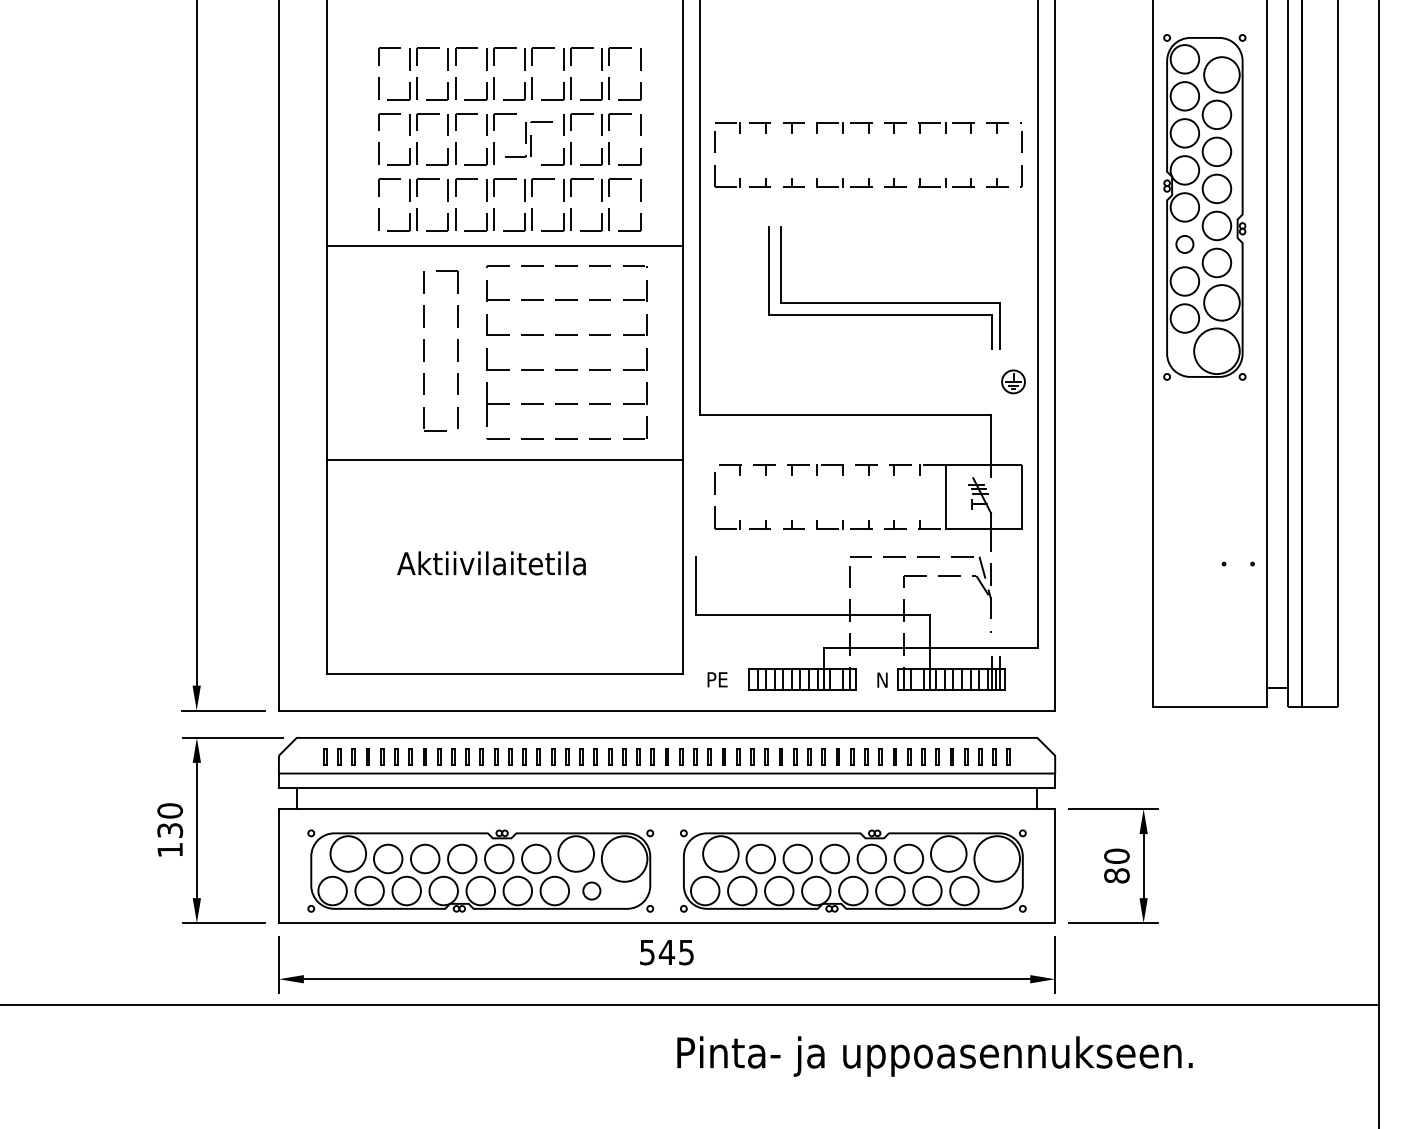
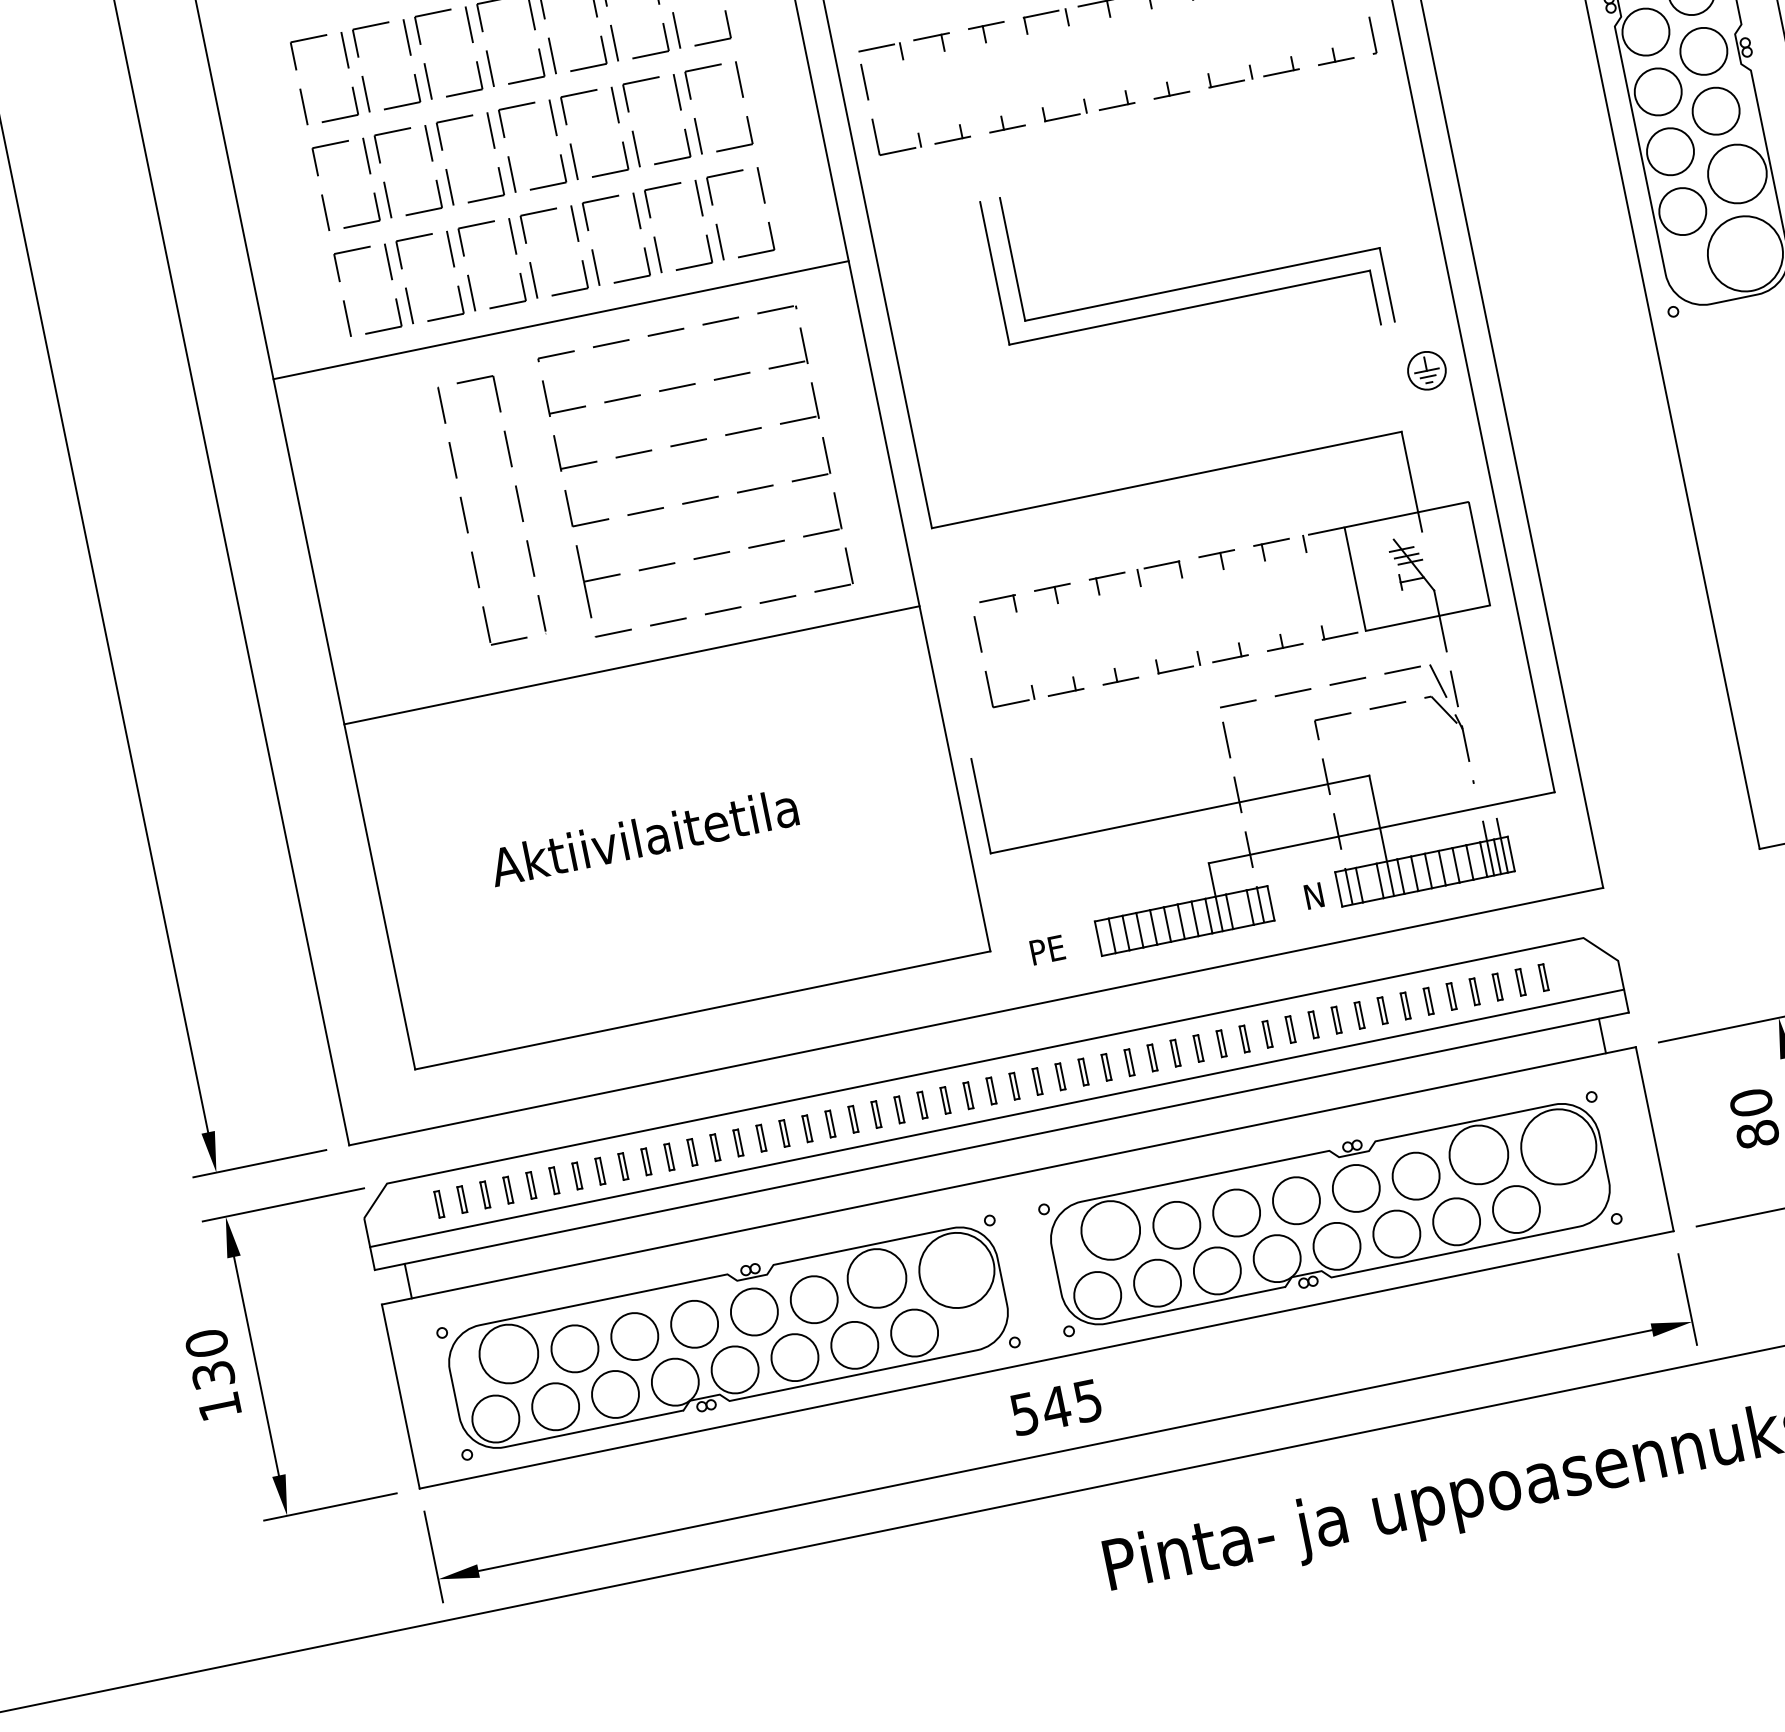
part: (528, 139) -> (563, 140), size x1.43
circle: (1184, 244) -> (1657, 92), size x1.67
circle: (591, 890) -> (913, 1332), size x1.67

